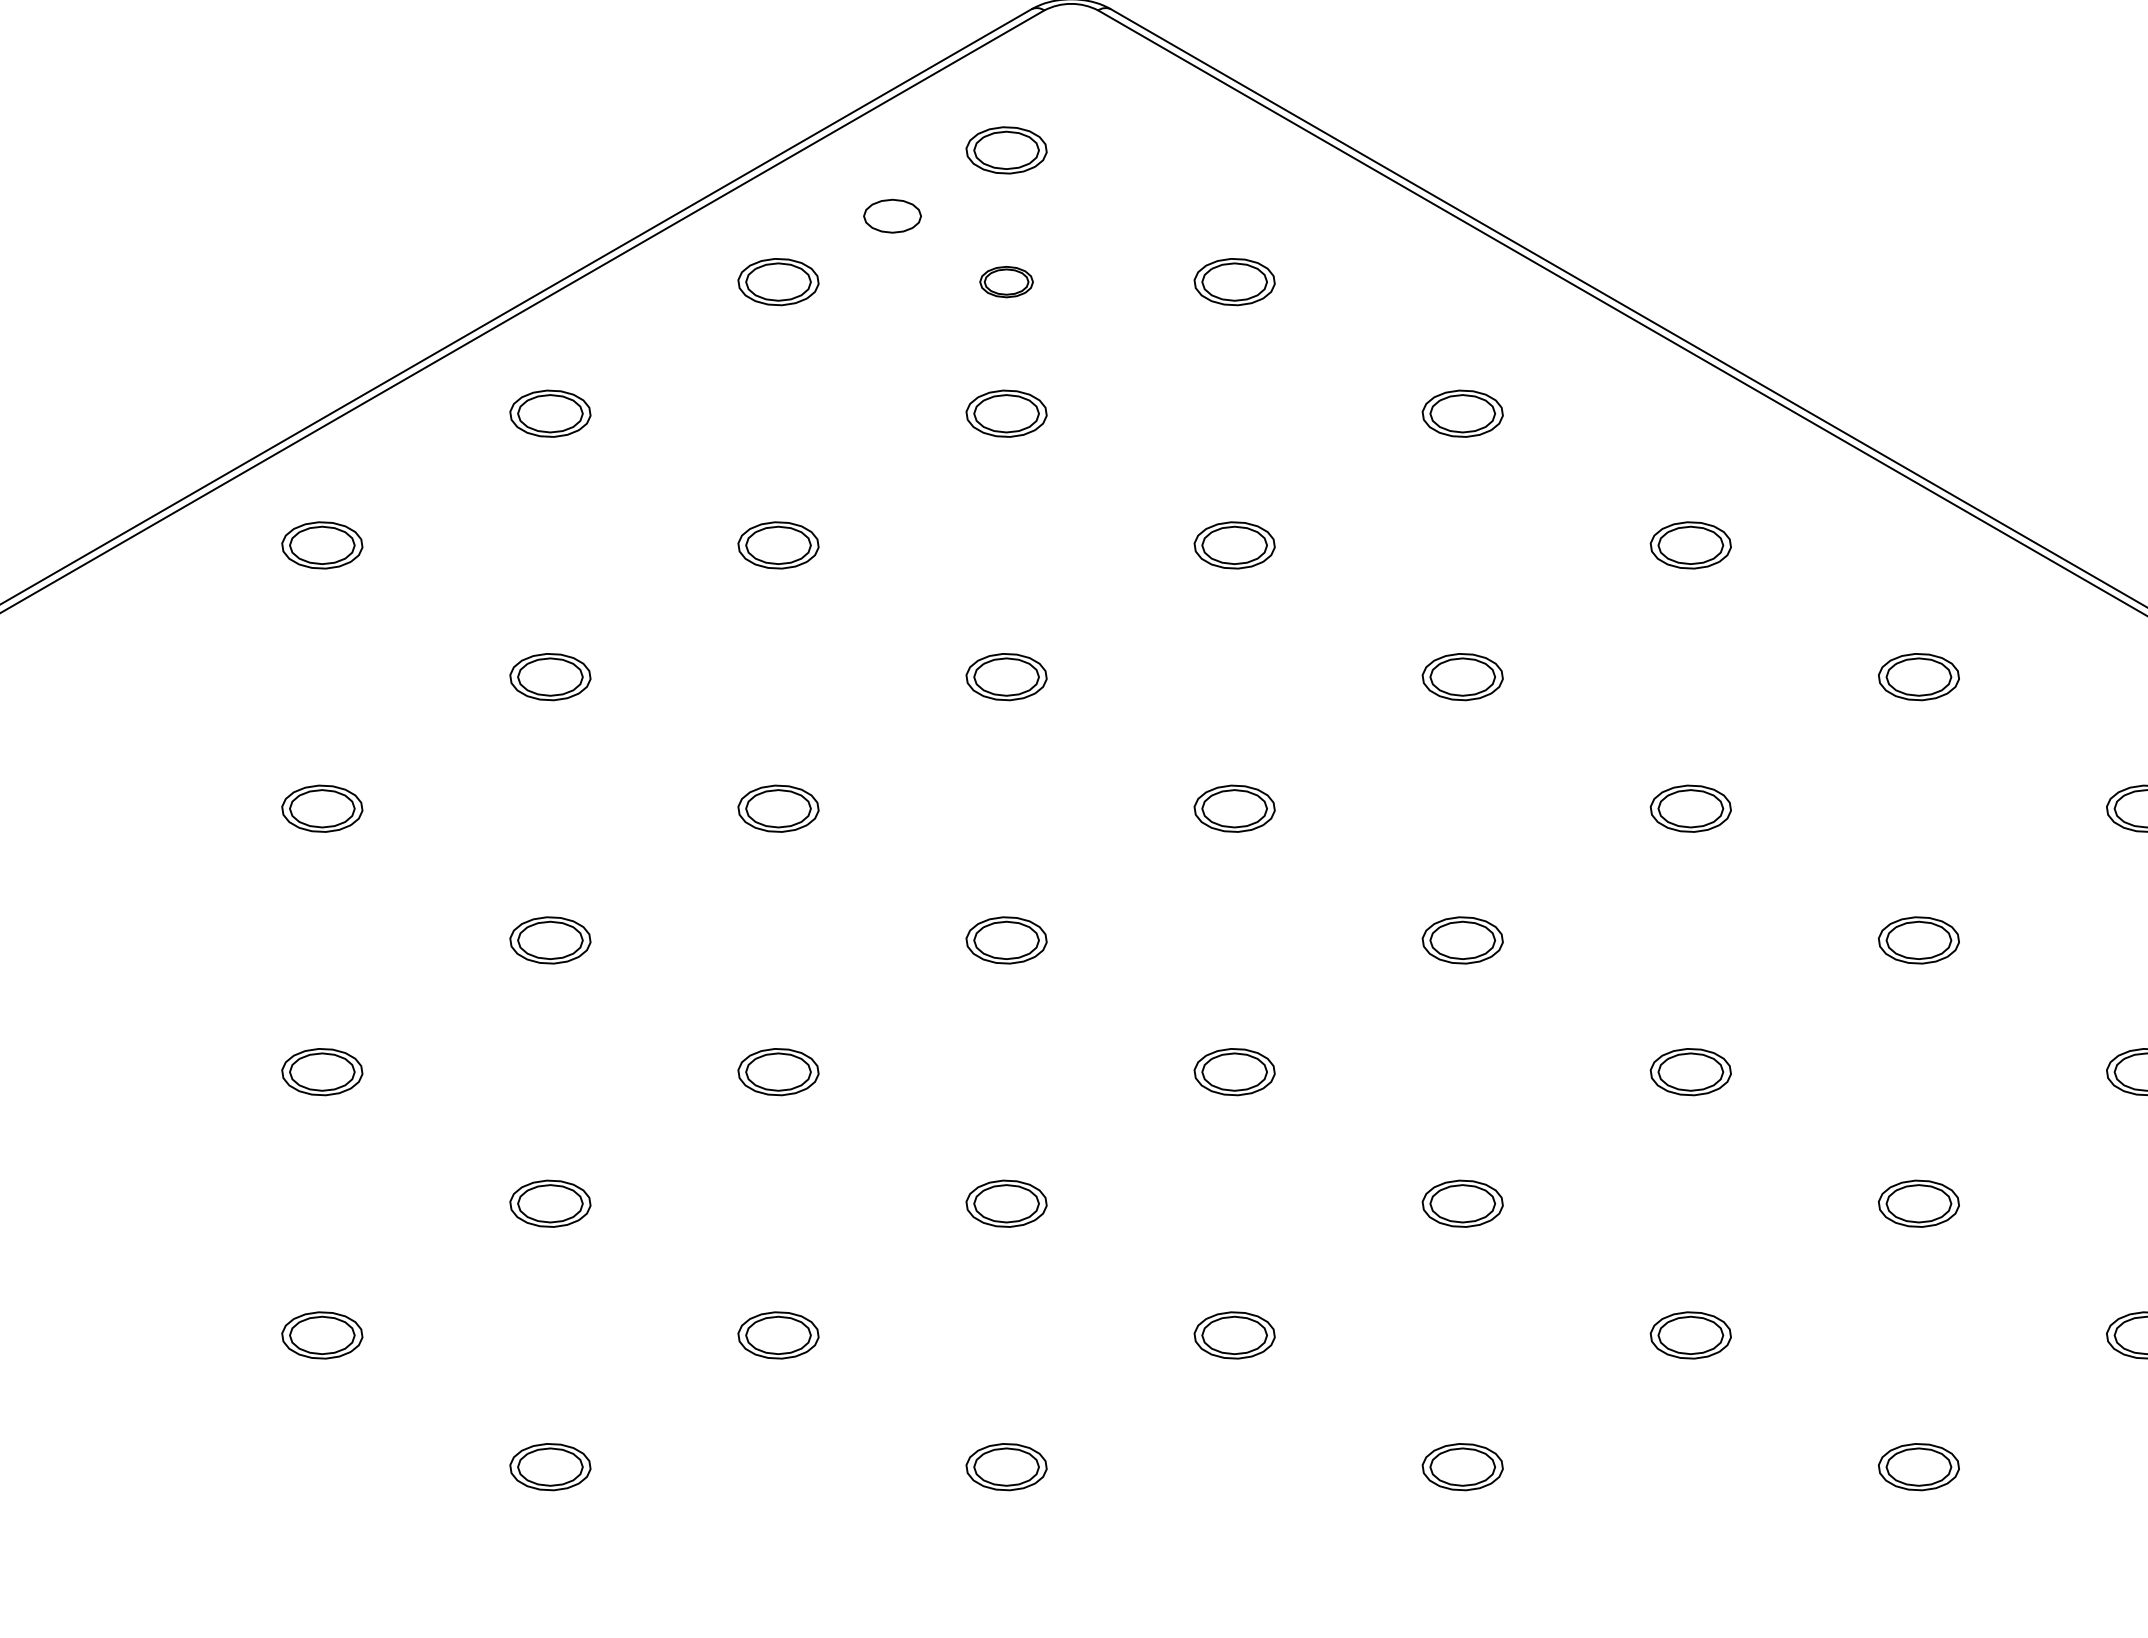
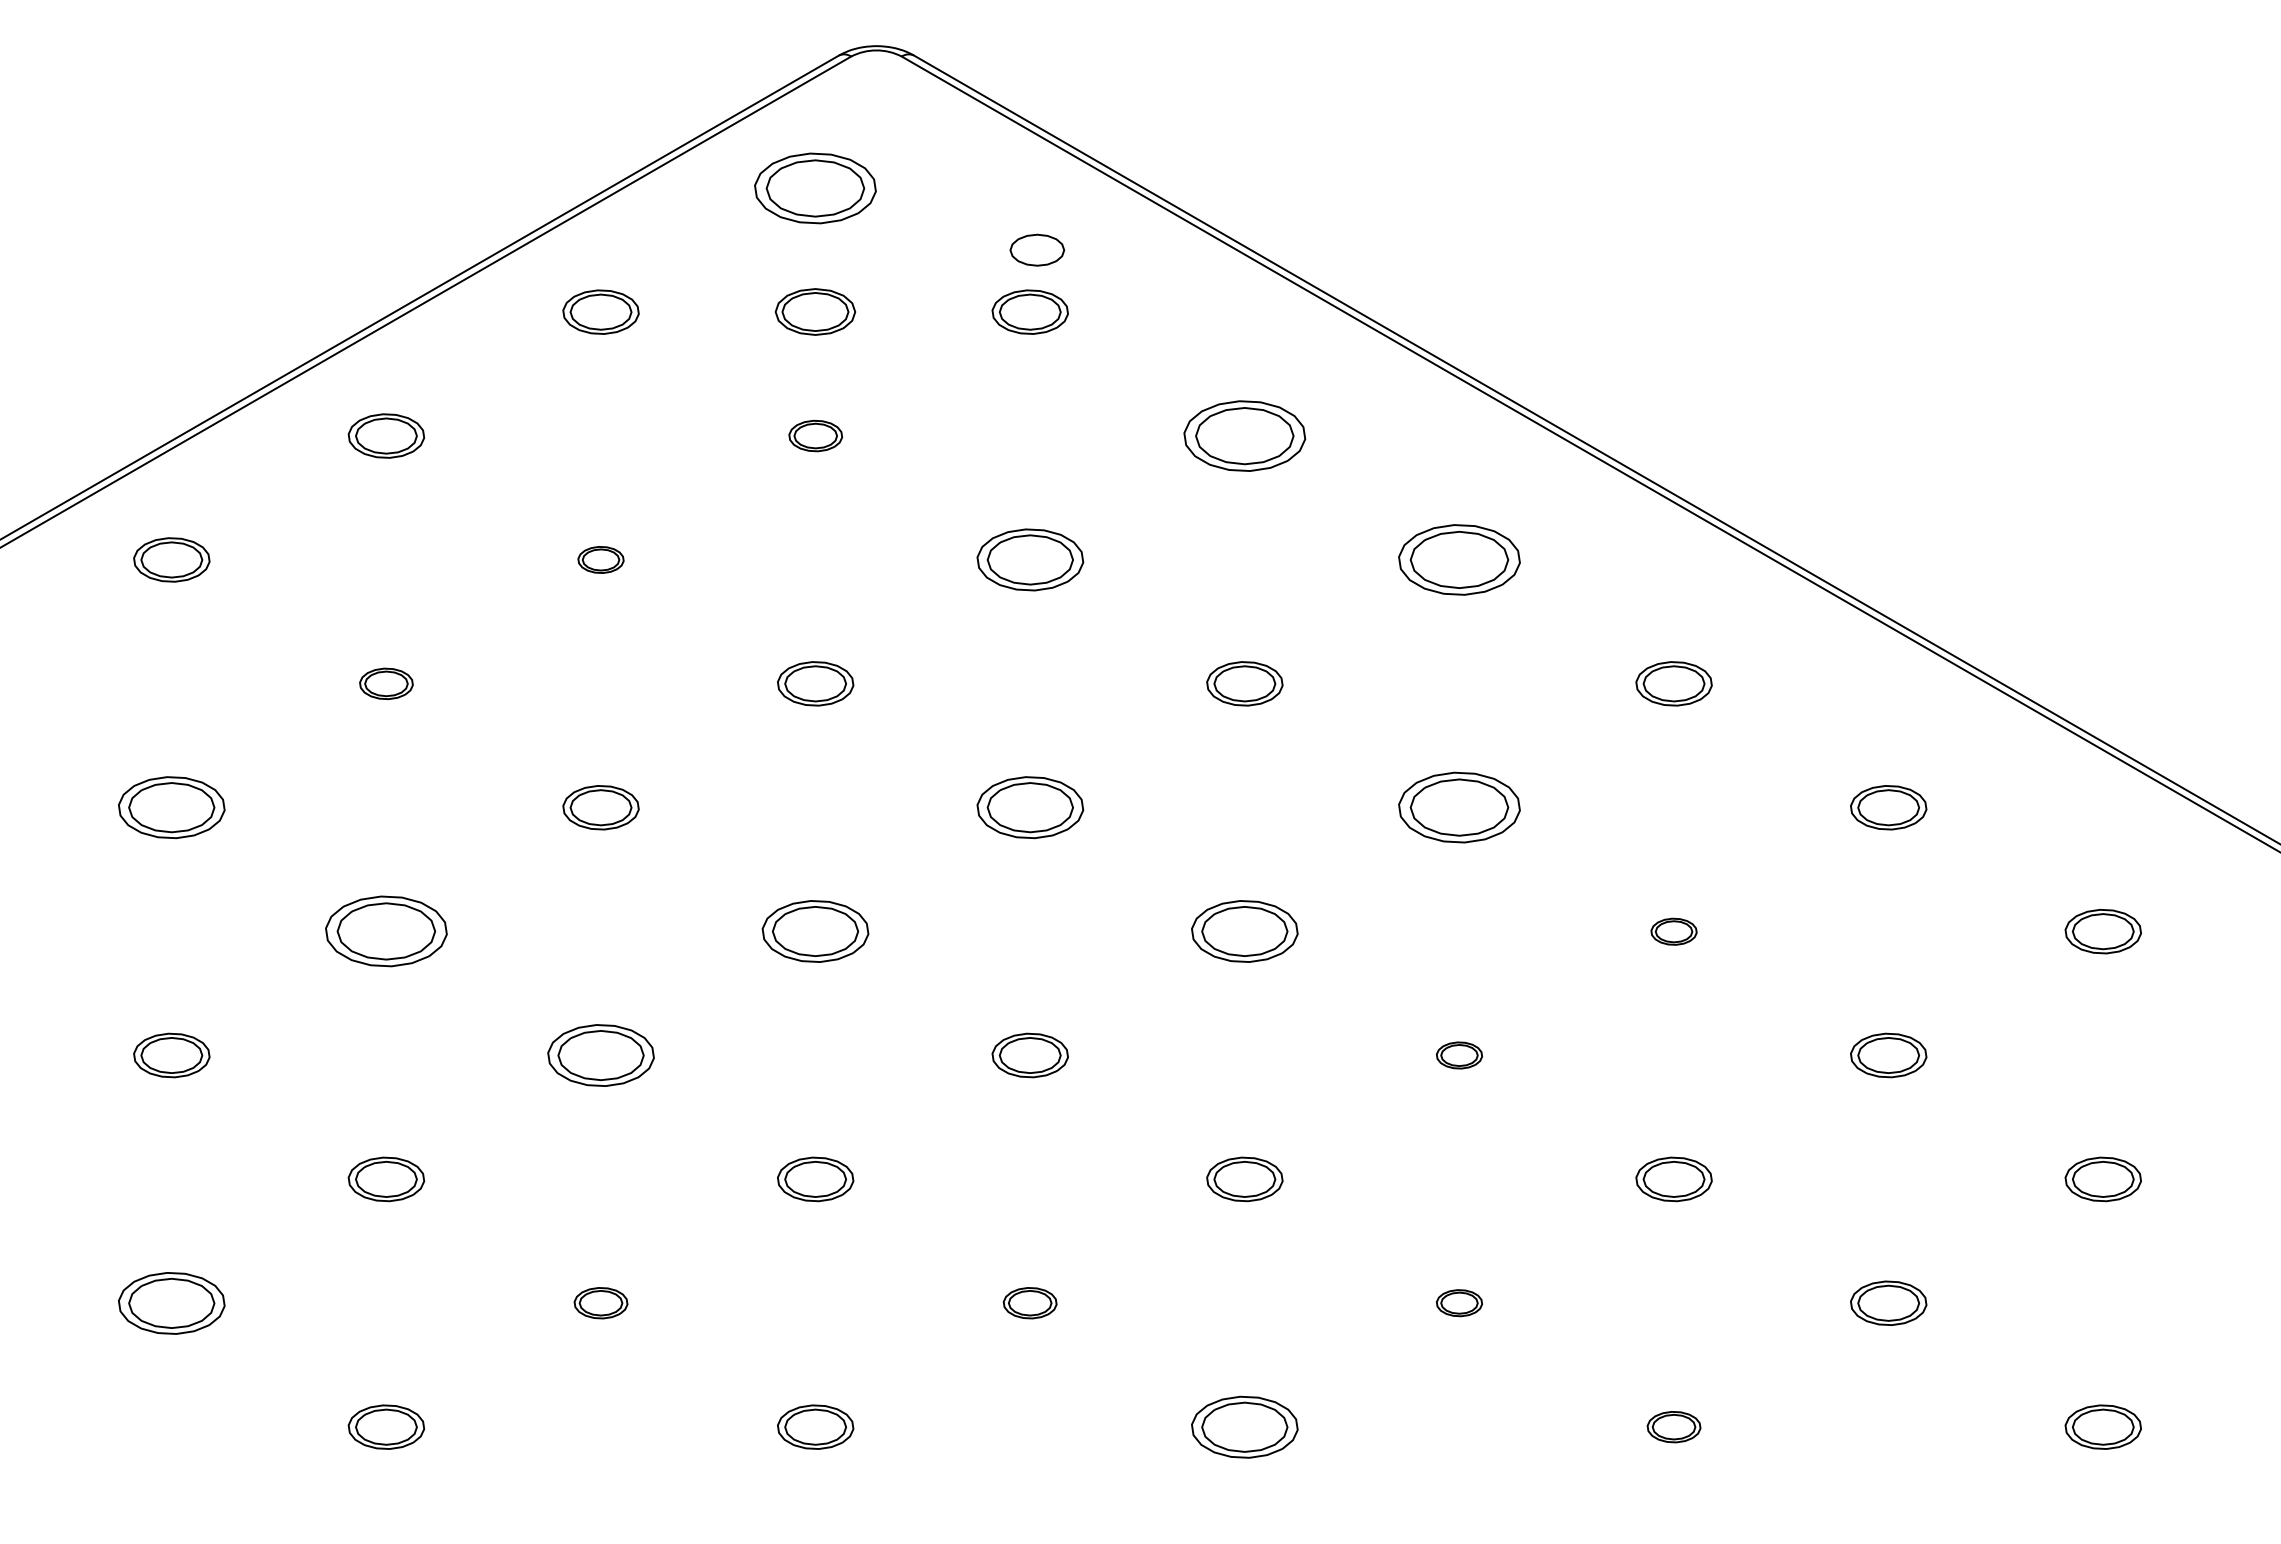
part: (1006, 149) -> (815, 187), size x1.6
part: (892, 215) -> (1037, 249), moved
part: (1006, 282) -> (815, 312), size x1.6
part: (1006, 413) -> (815, 435), size x0.7
part: (1462, 413) -> (1244, 435), size x1.6
part: (777, 544) -> (600, 559), size x0.6
part: (1233, 544) -> (1029, 559), size x1.4
part: (1690, 544) -> (1459, 559), size x1.6
part: (550, 676) -> (386, 683), size x0.7
part: (321, 808) -> (171, 807), size x1.4
part: (1233, 808) -> (1029, 807), size x1.4
part: (1690, 808) -> (1459, 807), size x1.6
part: (550, 940) -> (386, 931), size x1.6
part: (1006, 940) -> (815, 931), size x1.4
part: (1462, 940) -> (1244, 931), size x1.4
part: (1918, 940) -> (1673, 931), size x0.6
part: (777, 1072) -> (600, 1055), size x1.4
part: (1690, 1072) -> (1459, 1055), size x0.6
part: (321, 1334) -> (171, 1302), size x1.4
part: (777, 1334) -> (600, 1302), size x0.7
part: (1233, 1334) -> (1029, 1302), size x0.7
part: (1690, 1334) -> (1459, 1302), size x0.6
part: (1462, 1466) -> (1244, 1426), size x1.4
part: (1918, 1466) -> (1673, 1426), size x0.7

